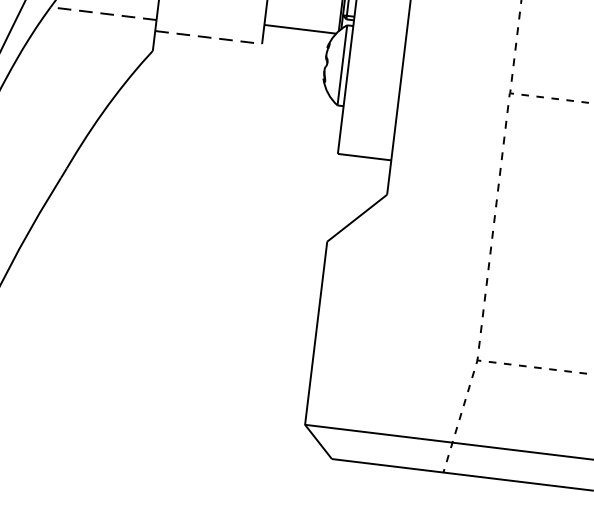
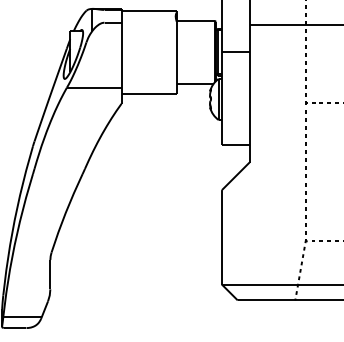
line: (102, 12) -> (93, 87), dashed -> solid
line: (209, 37) -> (149, 93), dashed -> solid

